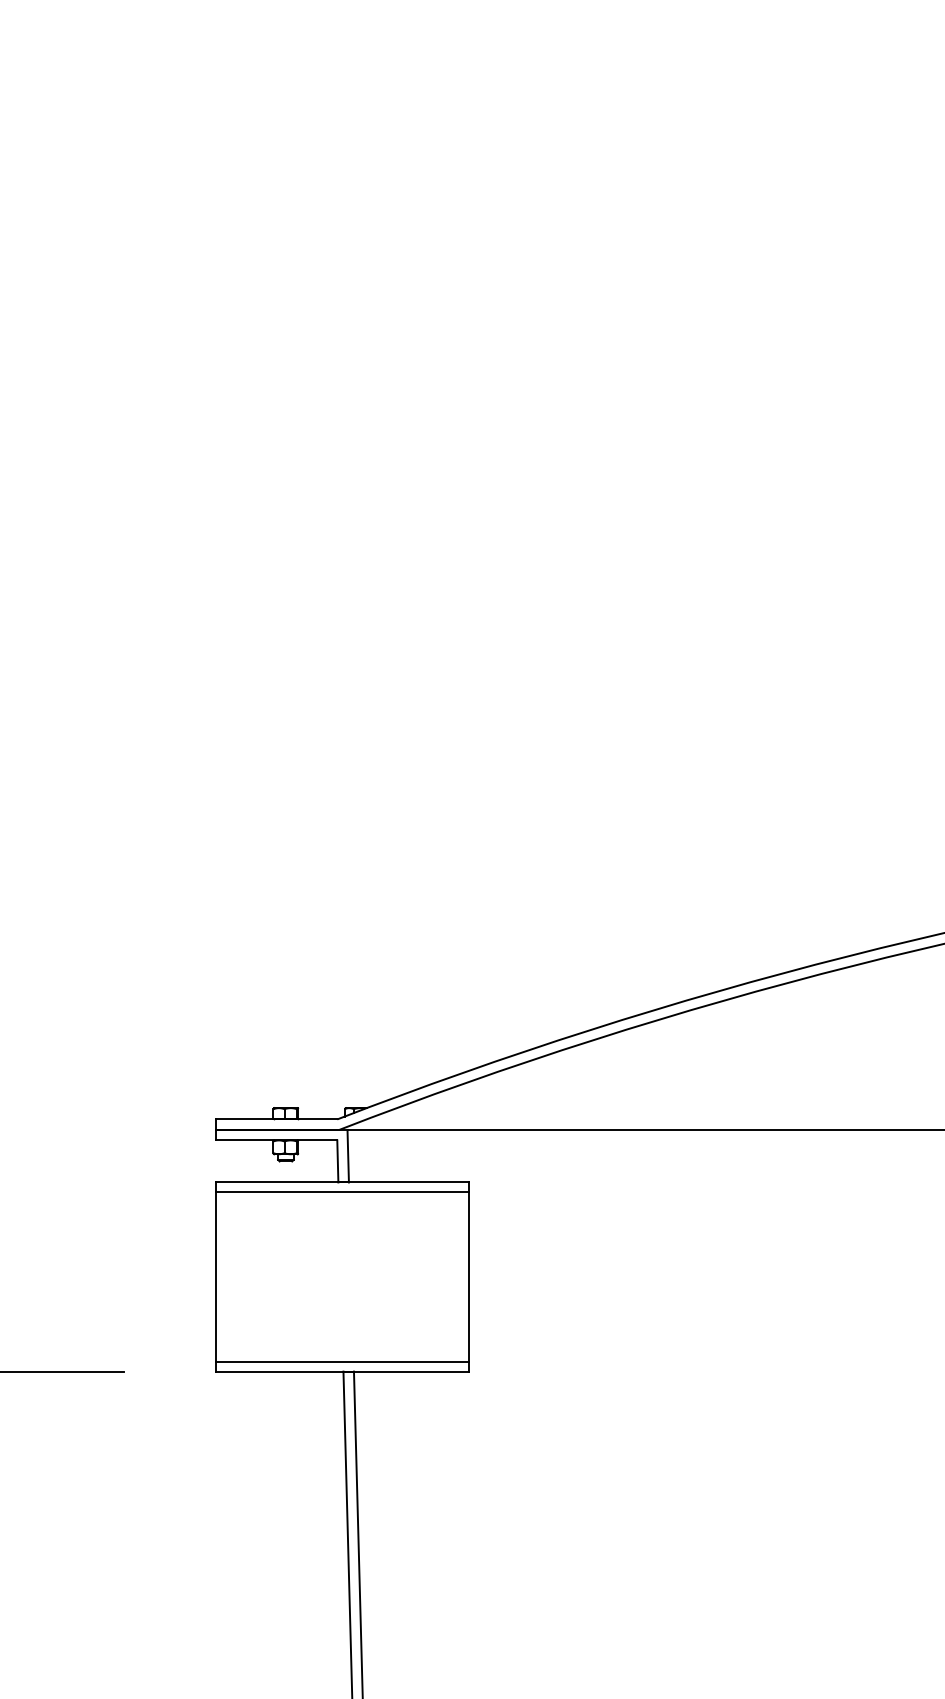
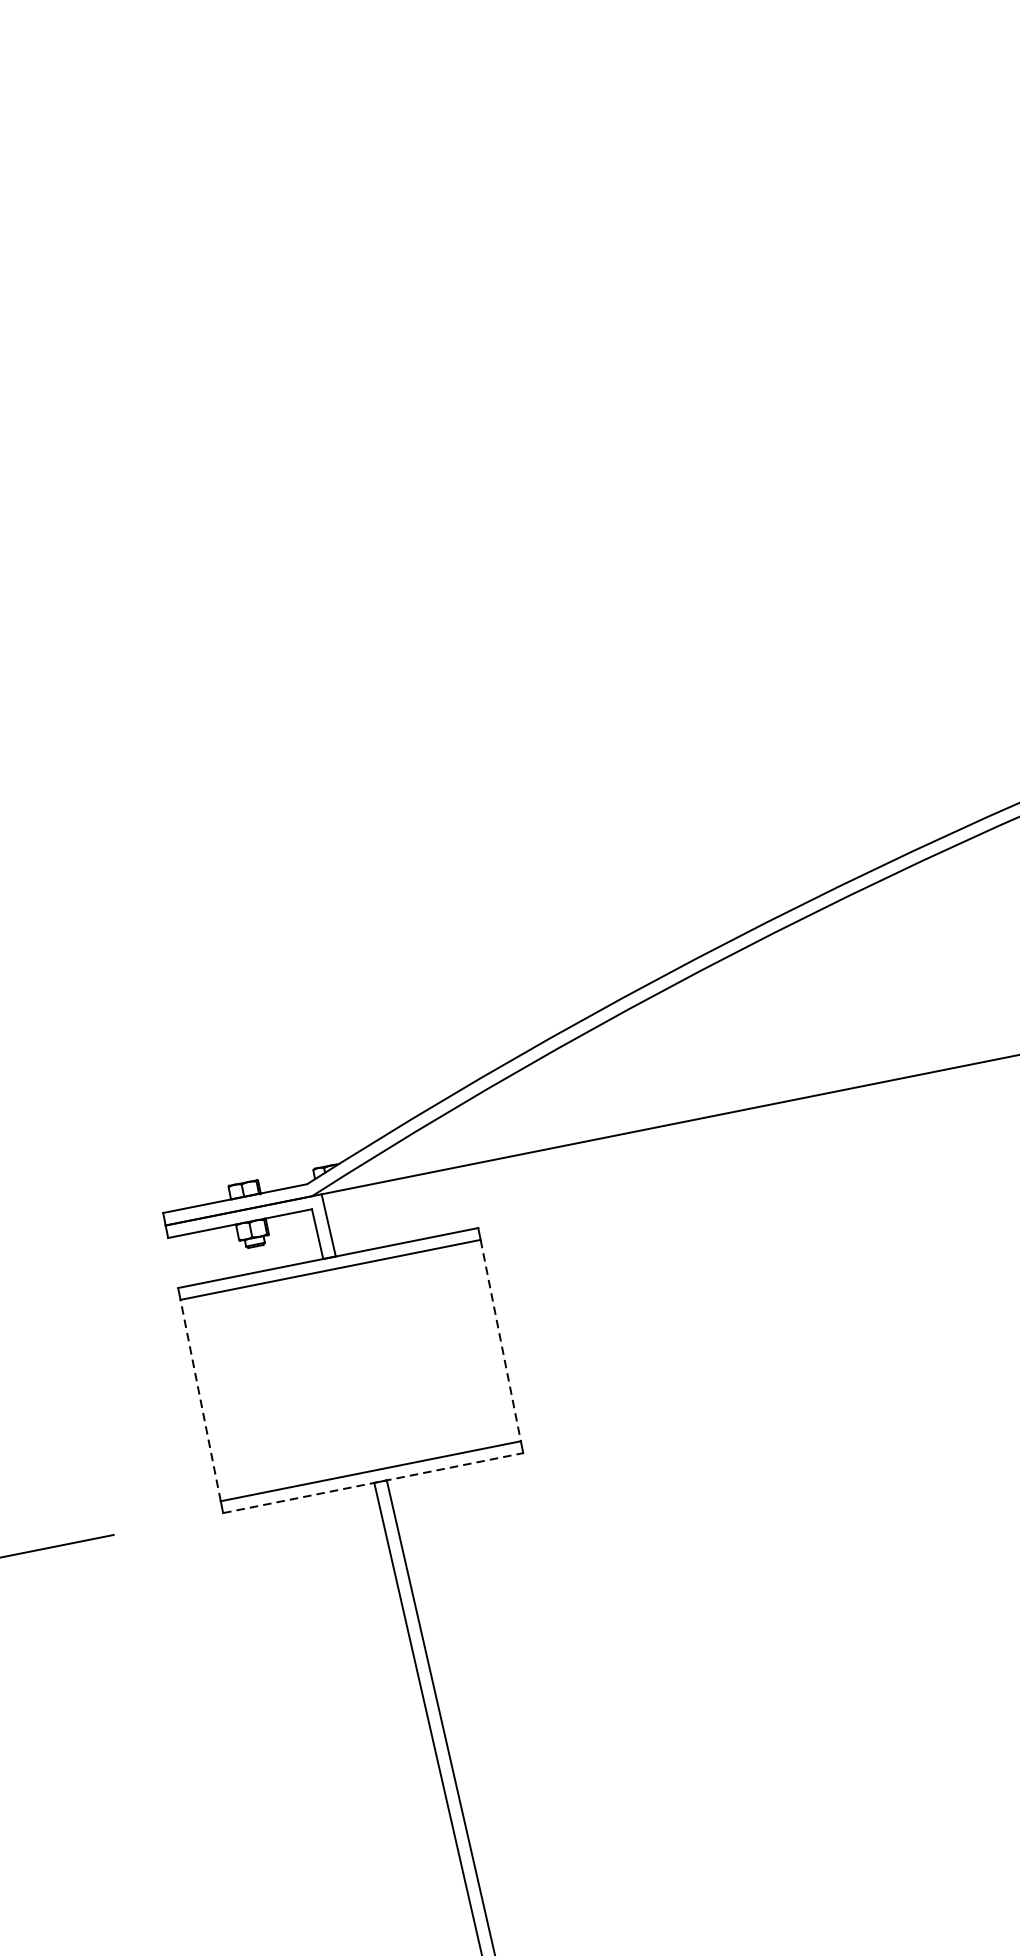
line: (216, 1277) -> (200, 1401), solid -> dashed
line: (468, 1277) -> (500, 1341), solid -> dashed
line: (343, 1371) -> (374, 1482), solid -> dashed

